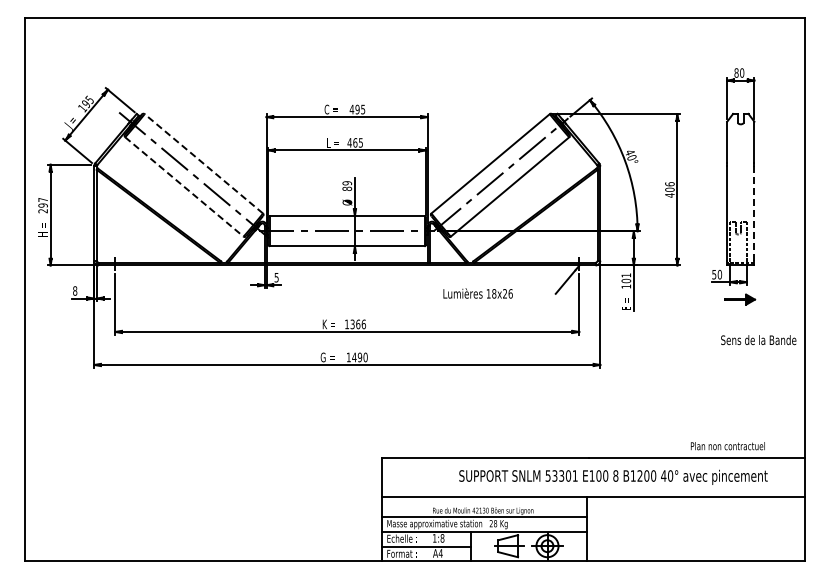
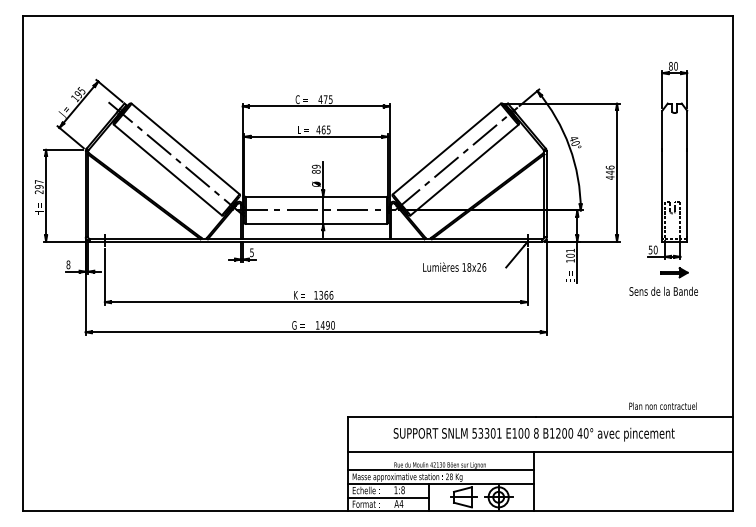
text: (357, 109) -> (325, 99), 495 -> 475
line: (203, 163) -> (185, 148), dashed -> solid
line: (184, 187) -> (168, 170), dashed -> solid
text: (669, 189) -> (609, 172), 406 -> 446
line: (754, 214) -> (687, 195), dashed -> solid
text: (477, 293) -> (454, 267), moved
text: (758, 340) -> (663, 291), moved
text: (613, 476) -> (534, 433), moved

